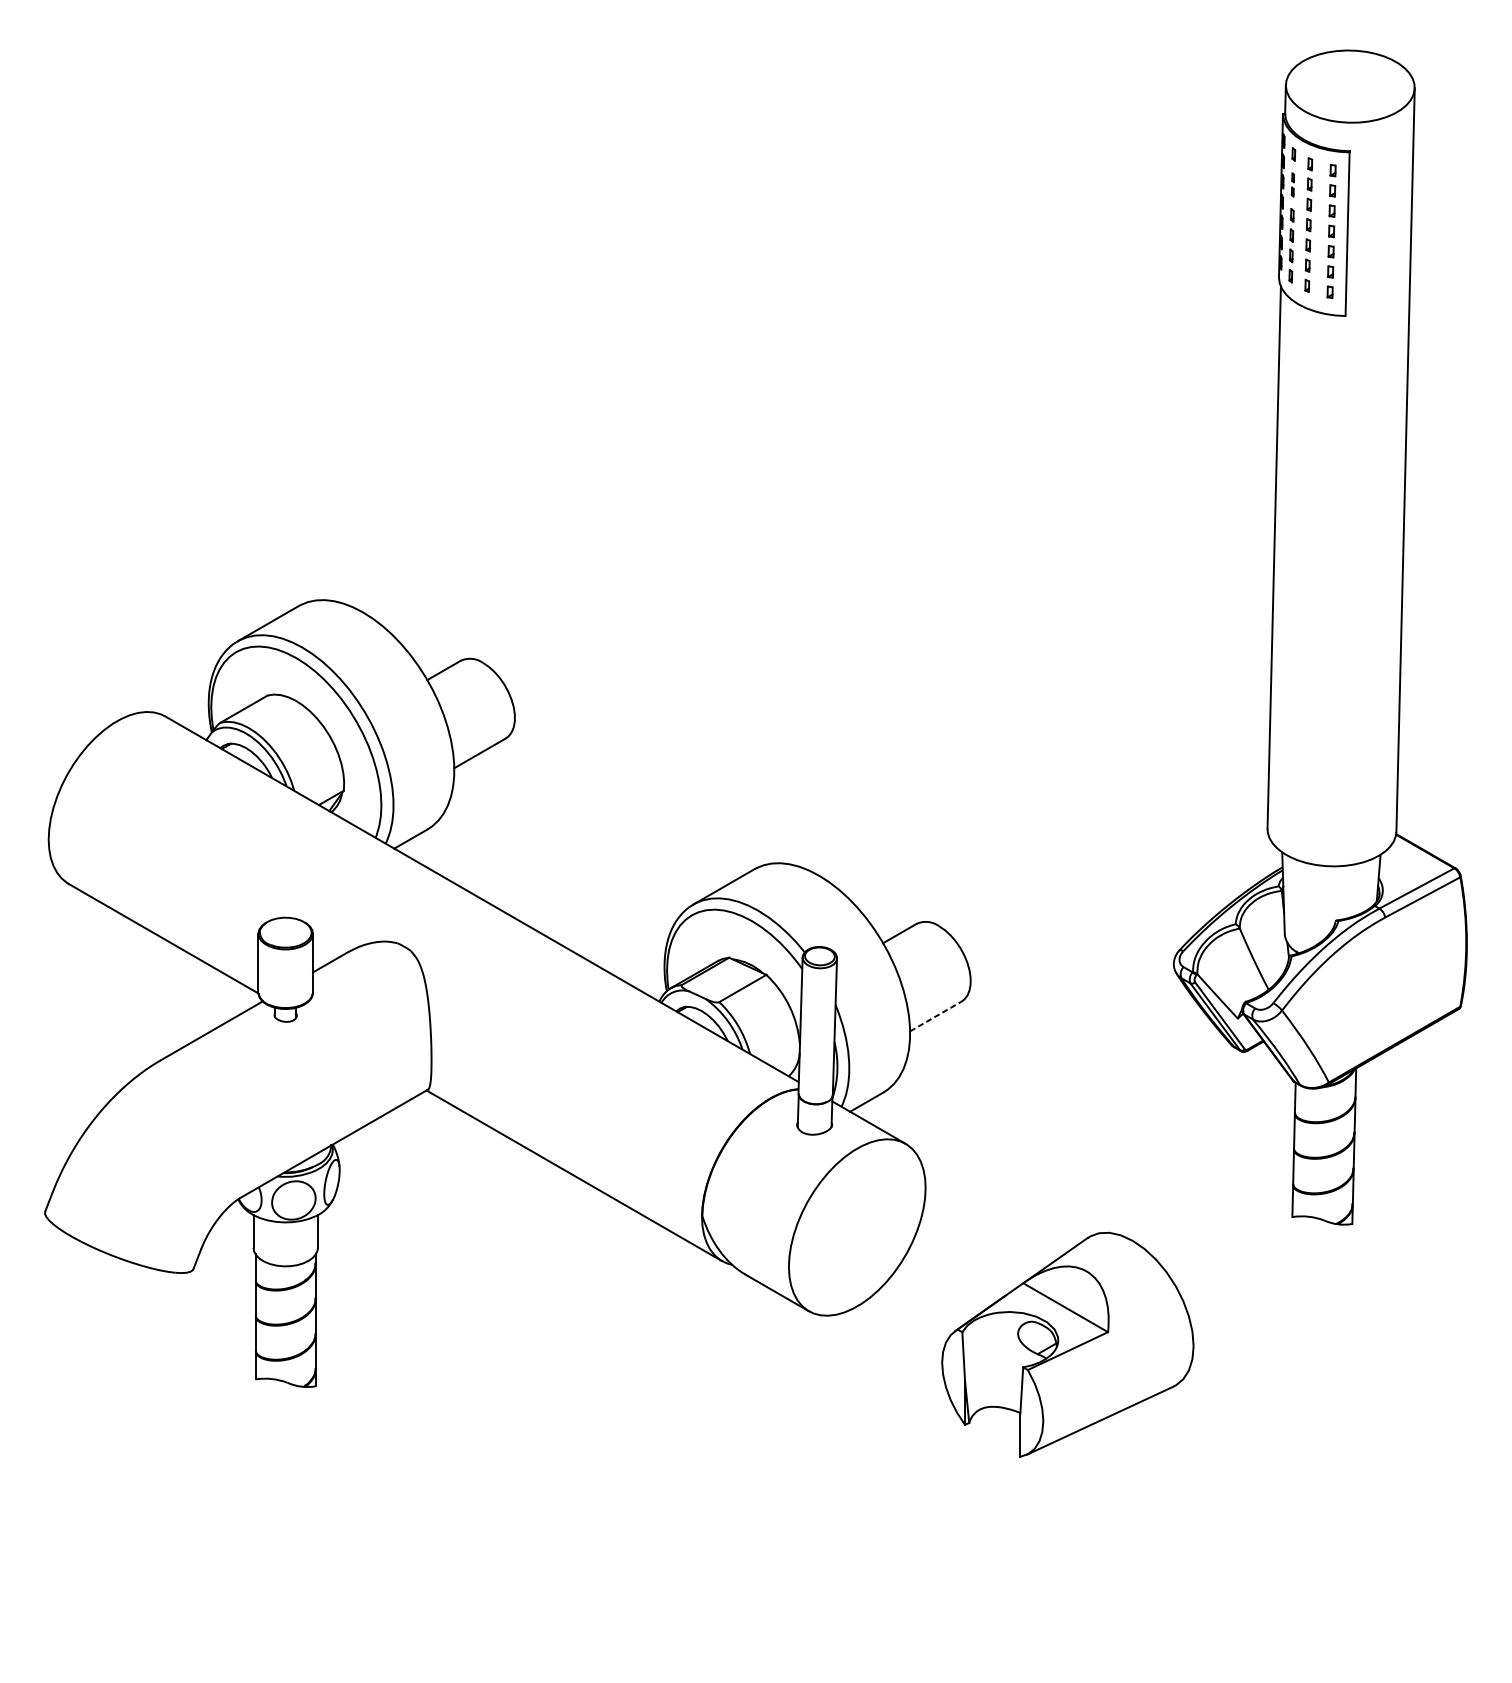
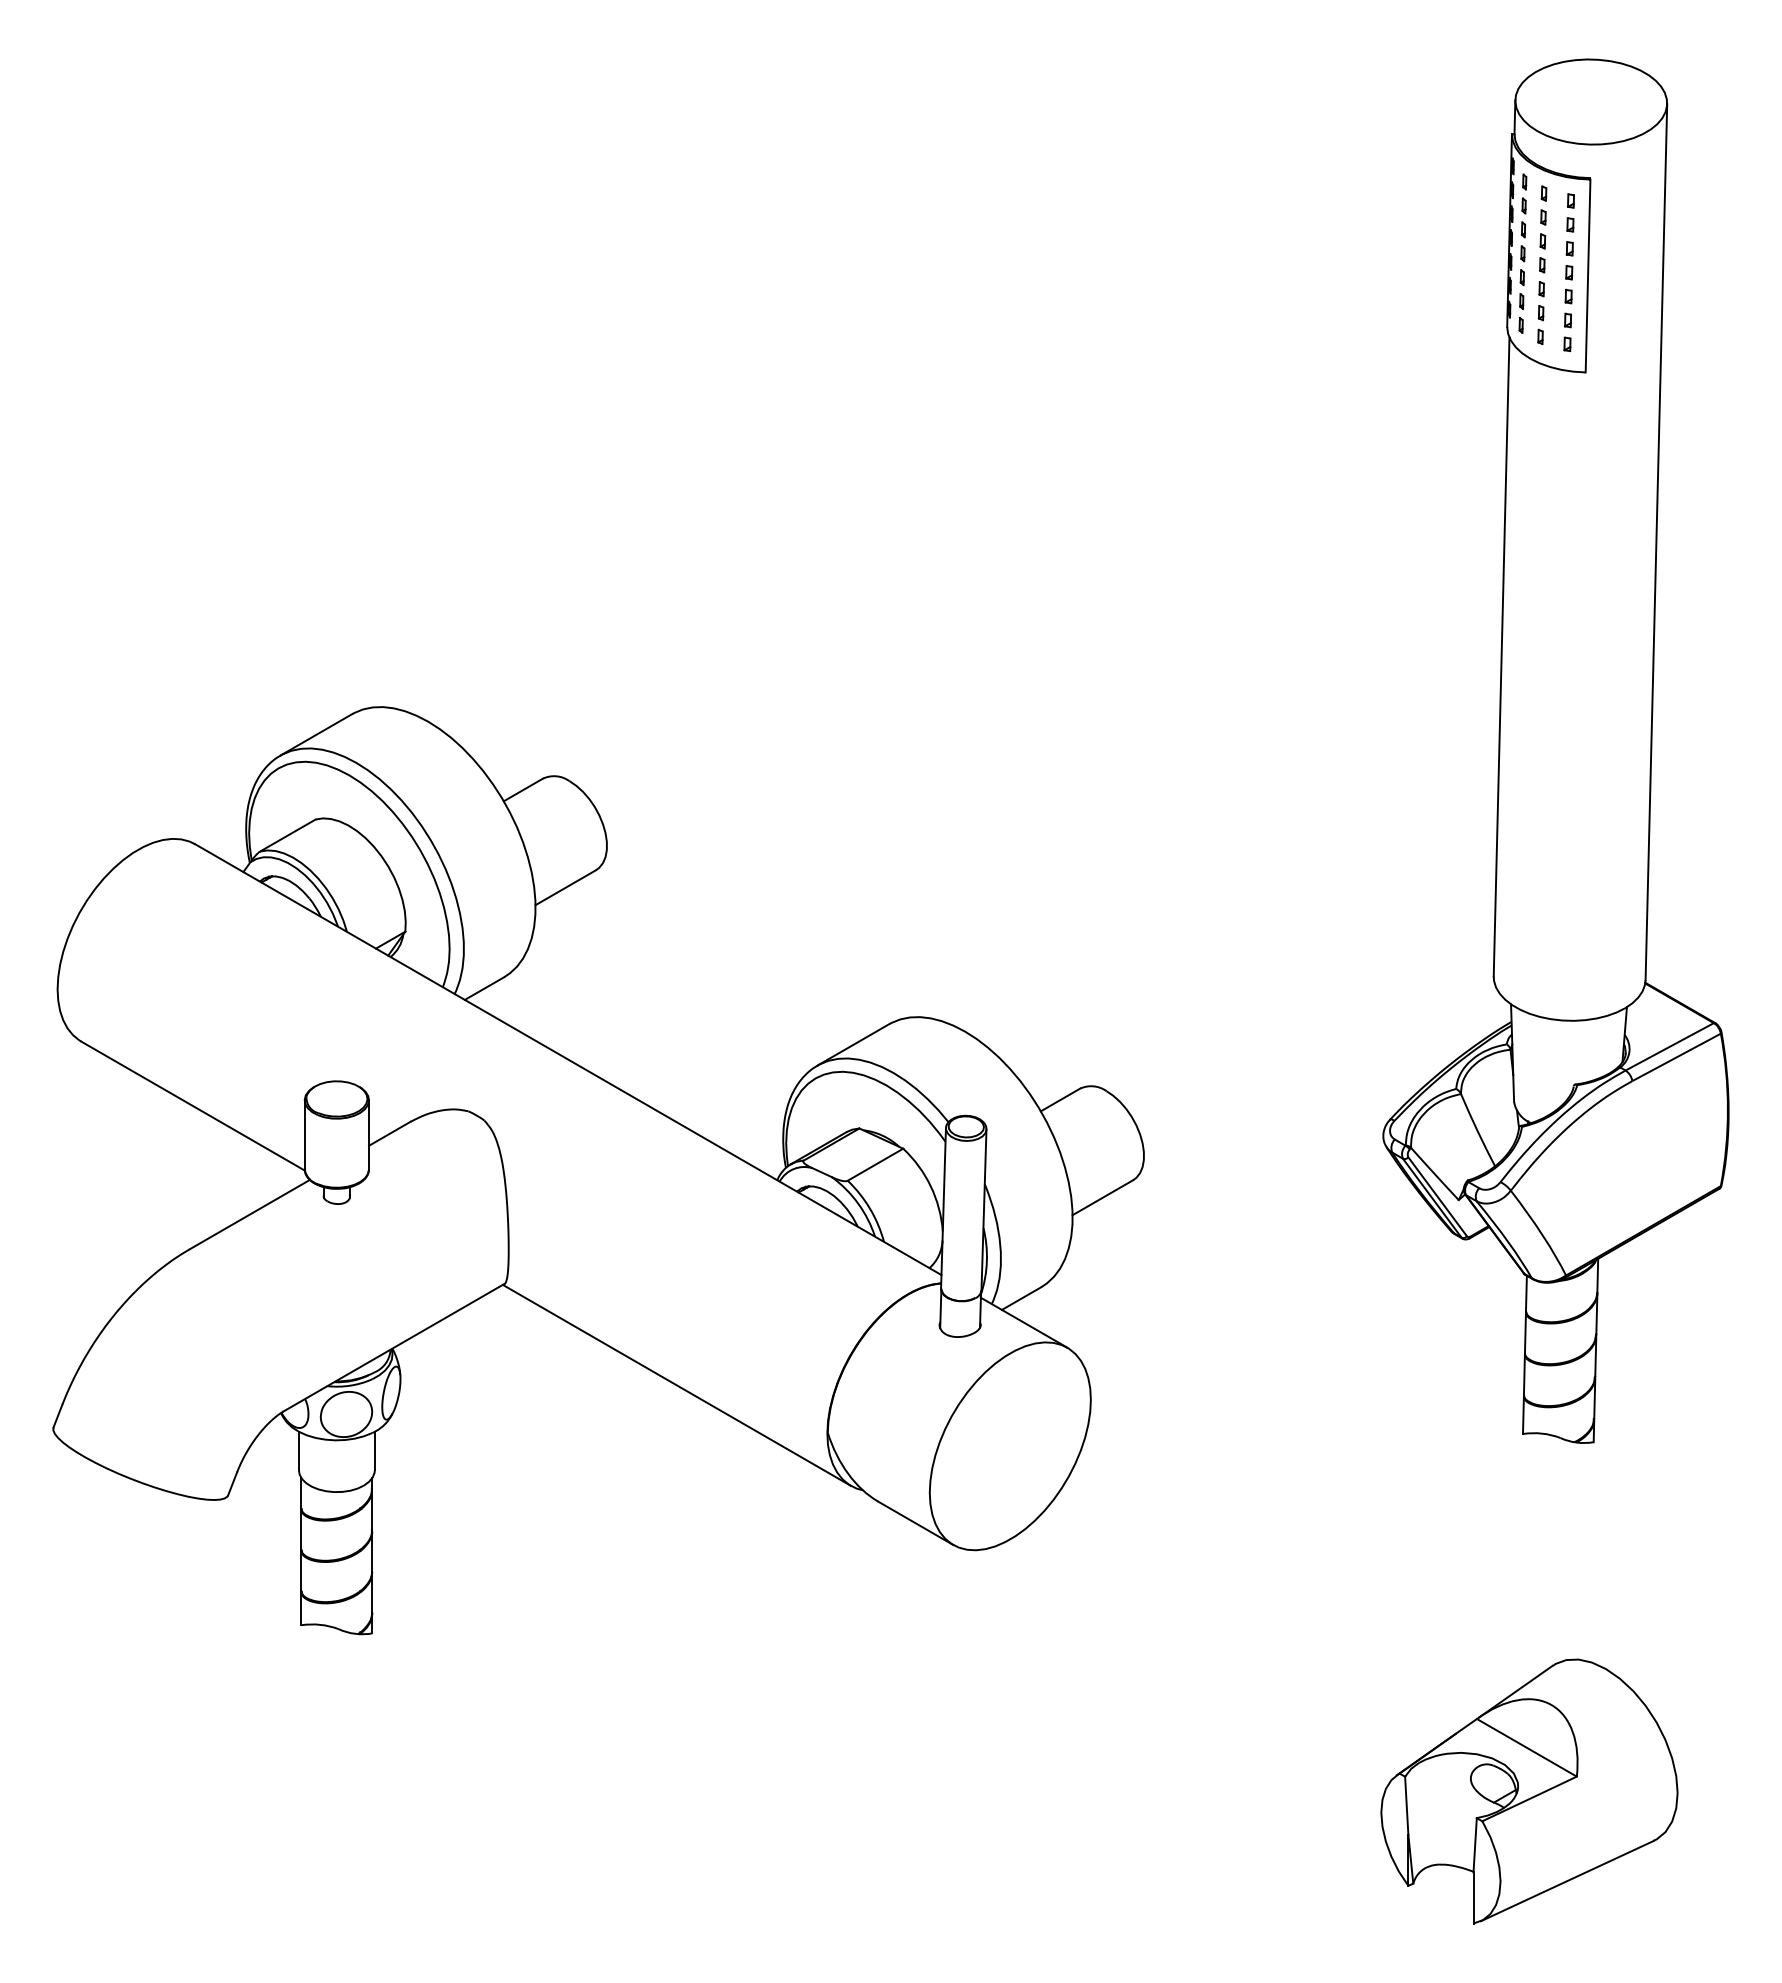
part: (1292, 184) -> (1523, 217), size x1.43
line: (935, 1016) -> (1102, 1197), dashed -> solid
part: (1067, 1344) -> (1529, 1791), moved

